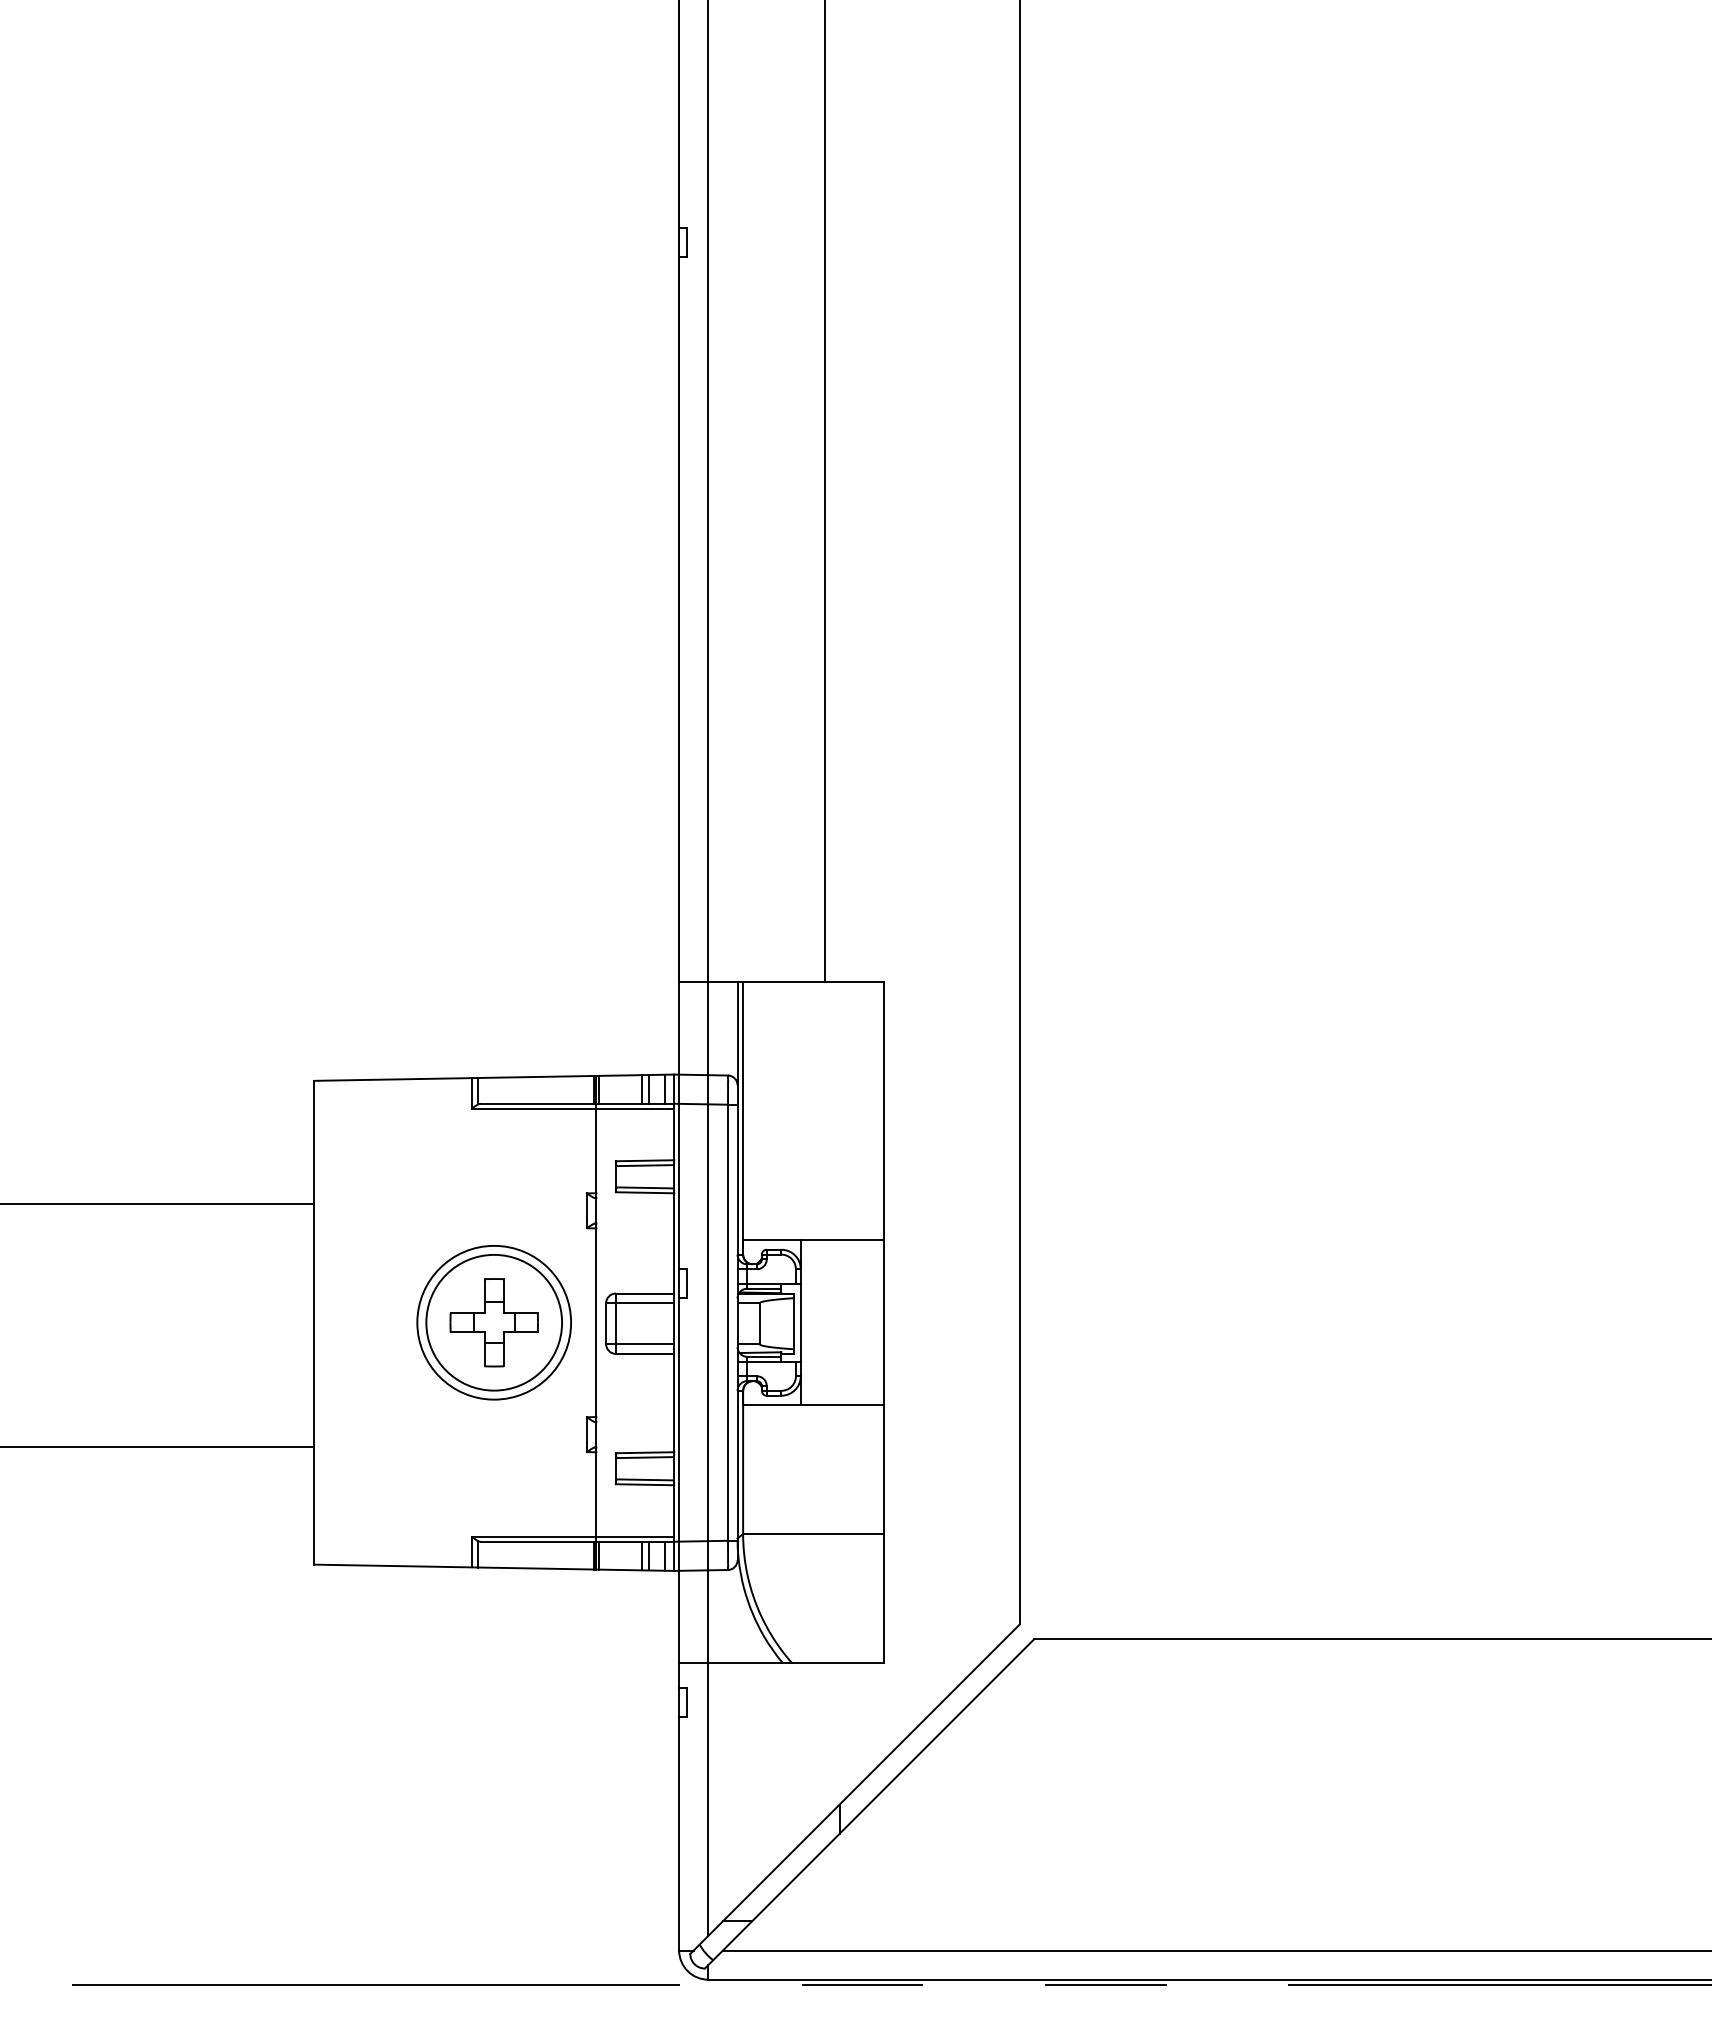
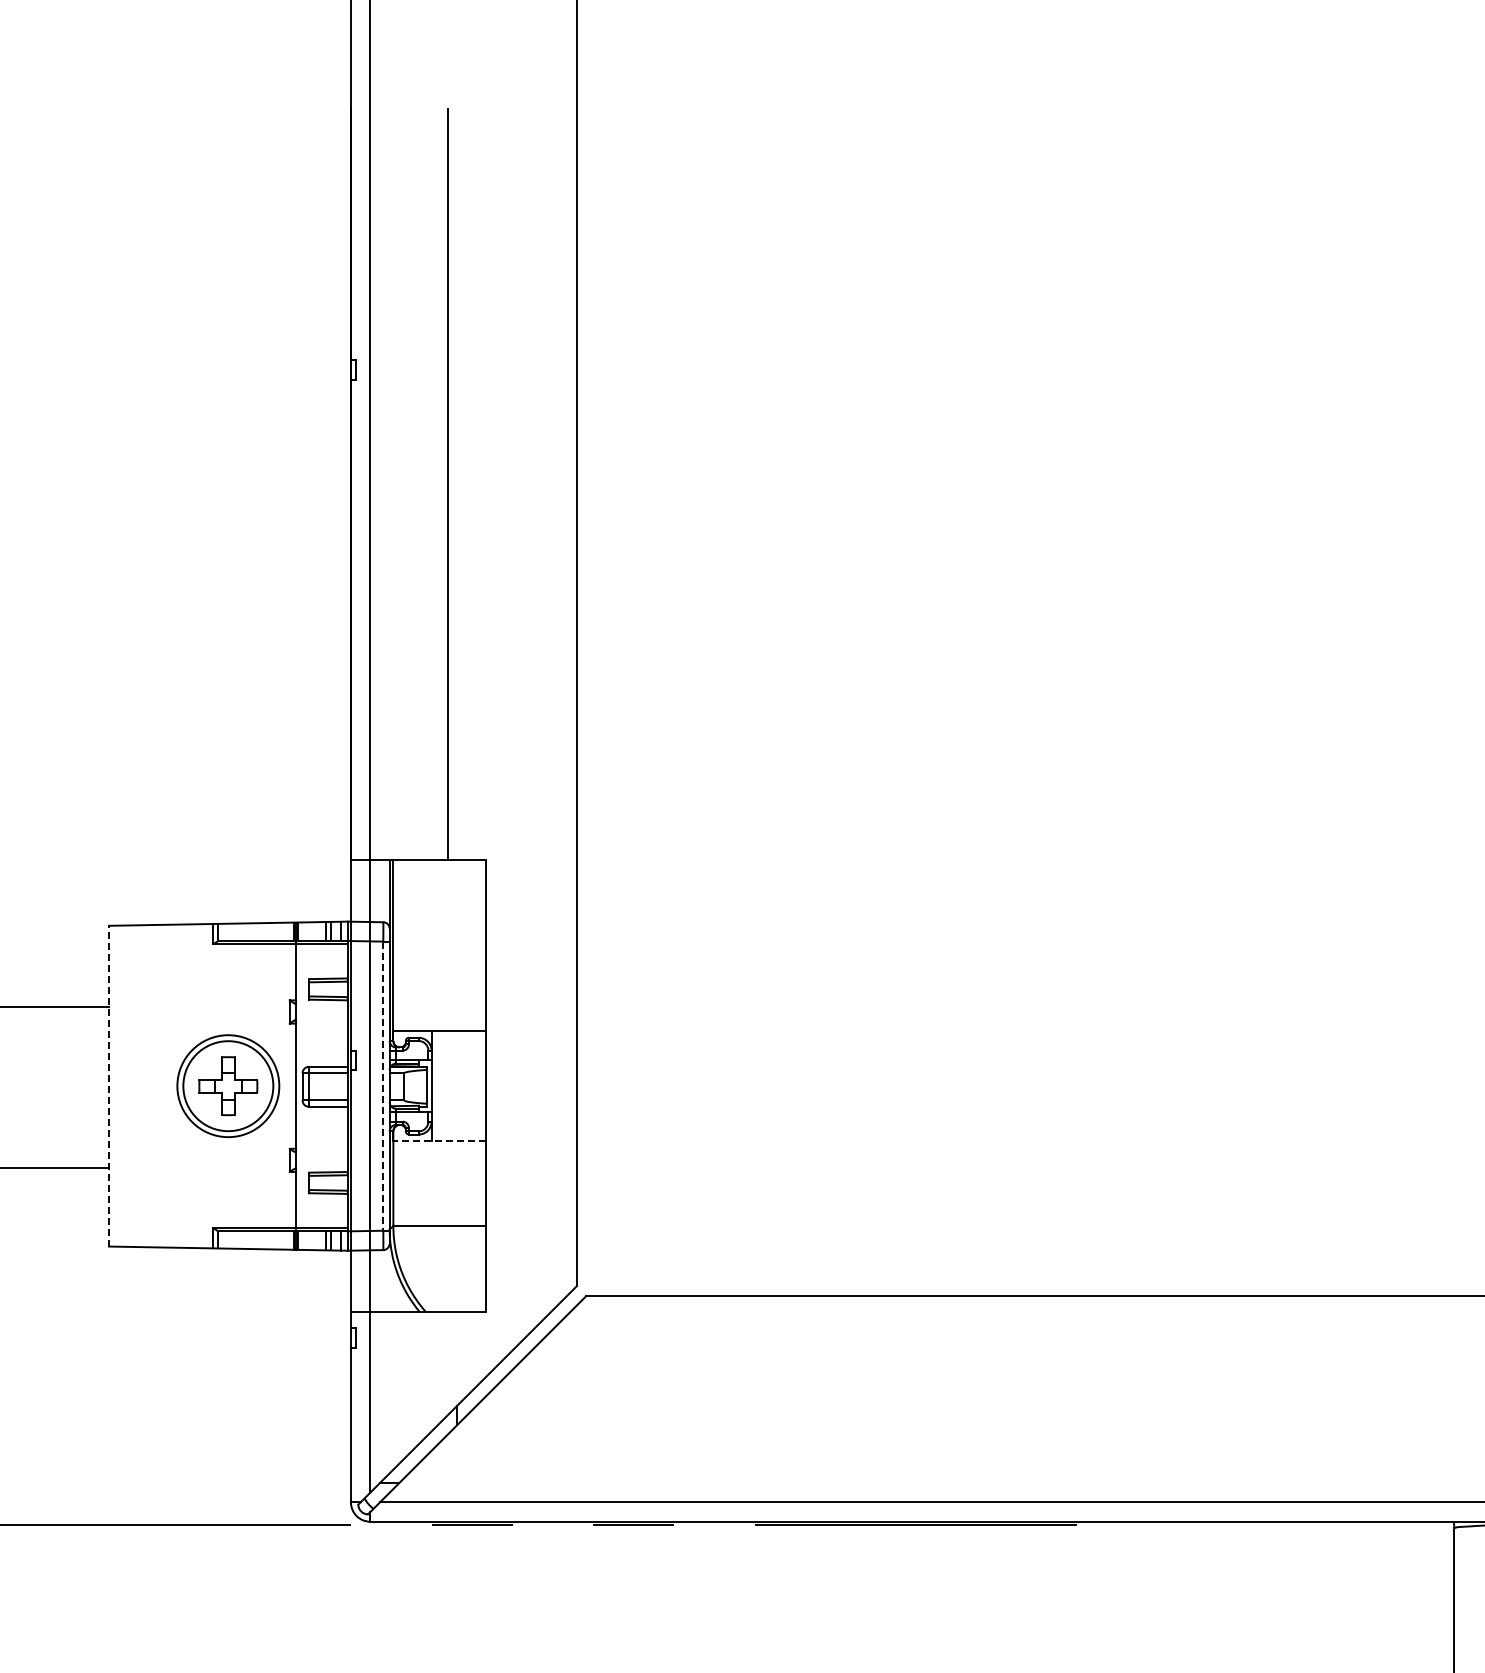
line: (313, 1321) -> (108, 1085), solid -> dashed
line: (728, 1323) -> (383, 1086), solid -> dashed
line: (812, 1406) -> (439, 1141), solid -> dashed

